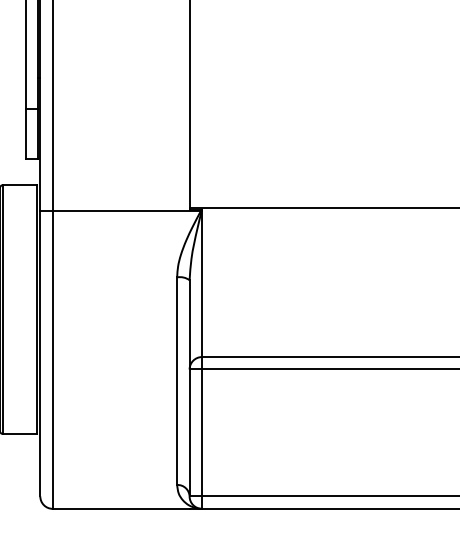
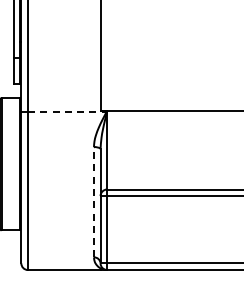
line: (127, 210) -> (67, 111), solid -> dashed
line: (176, 379) -> (93, 201), solid -> dashed

